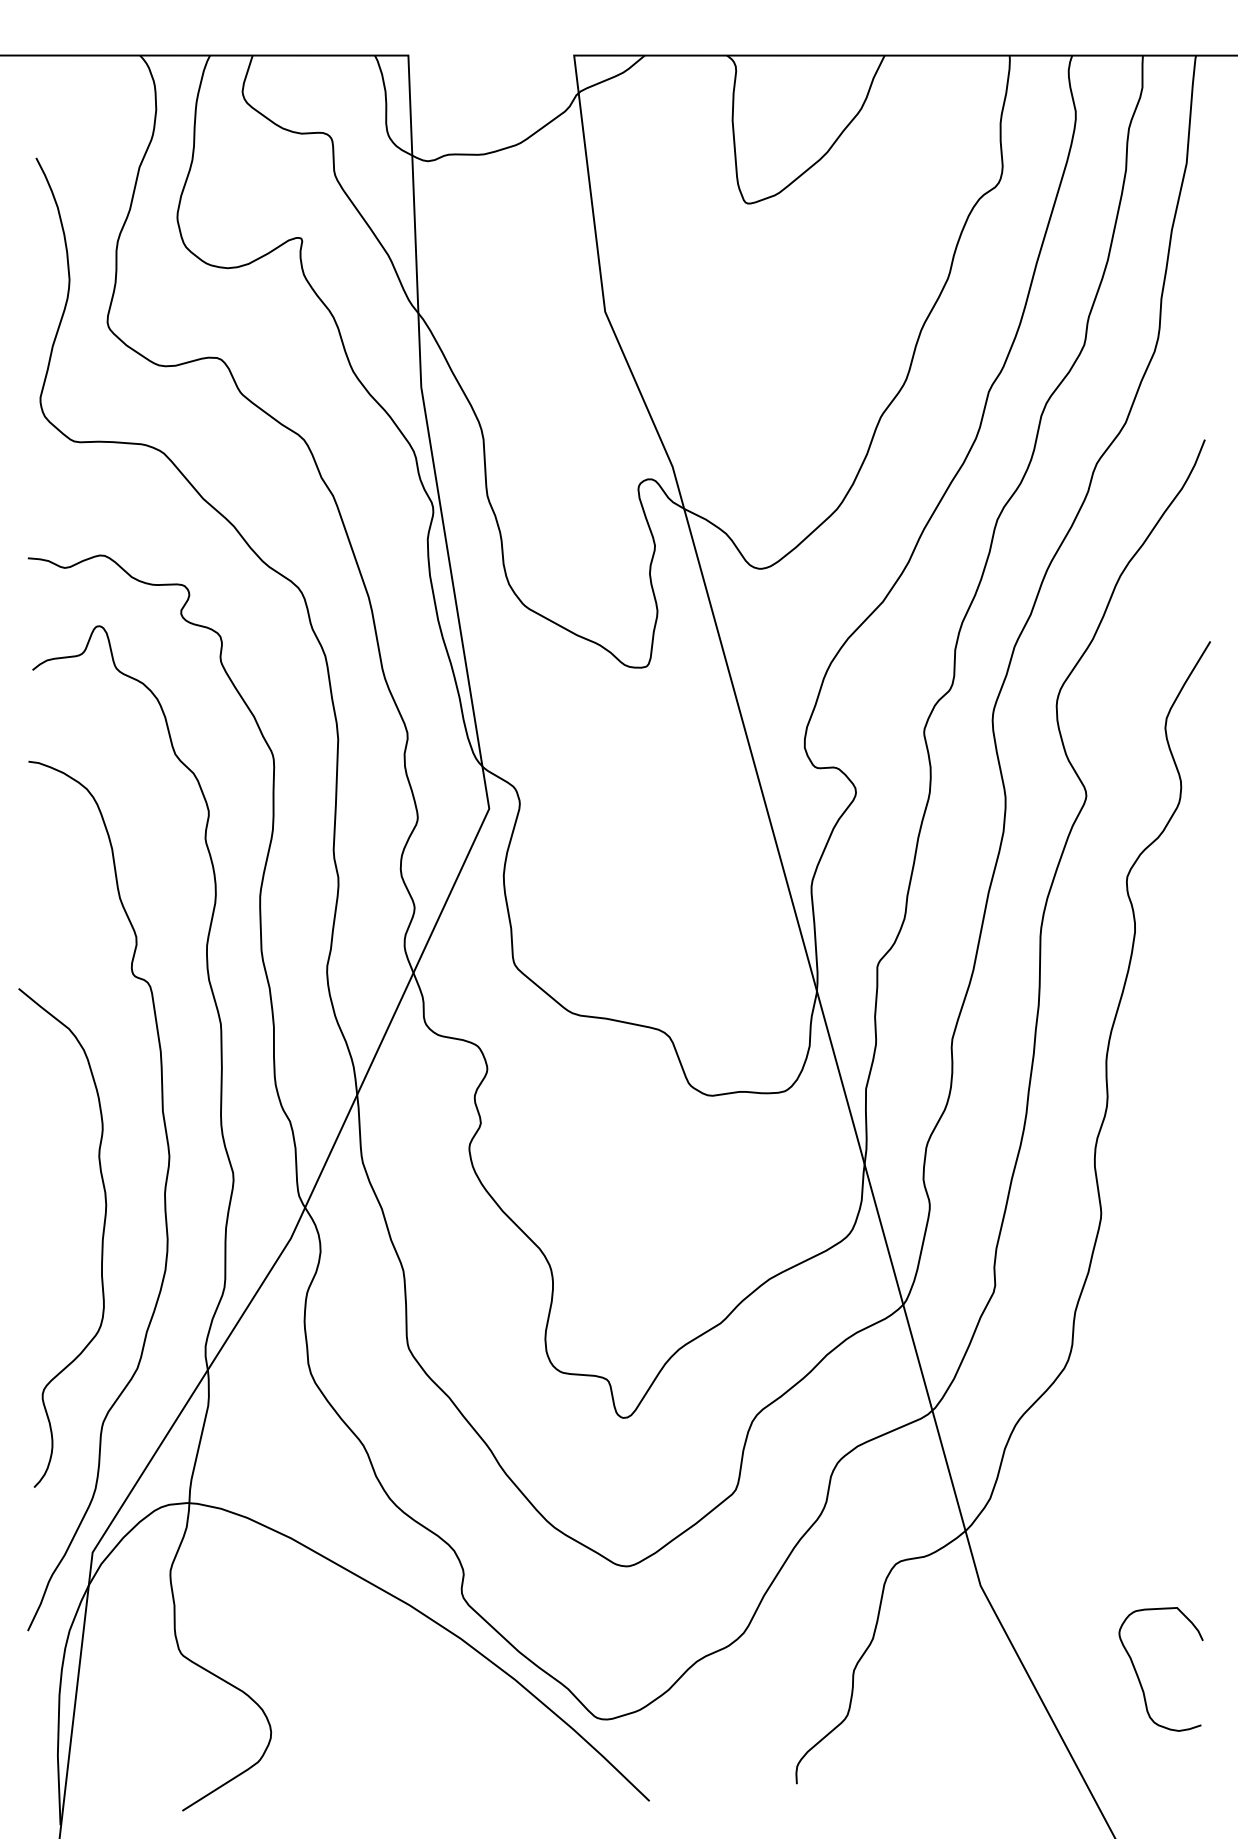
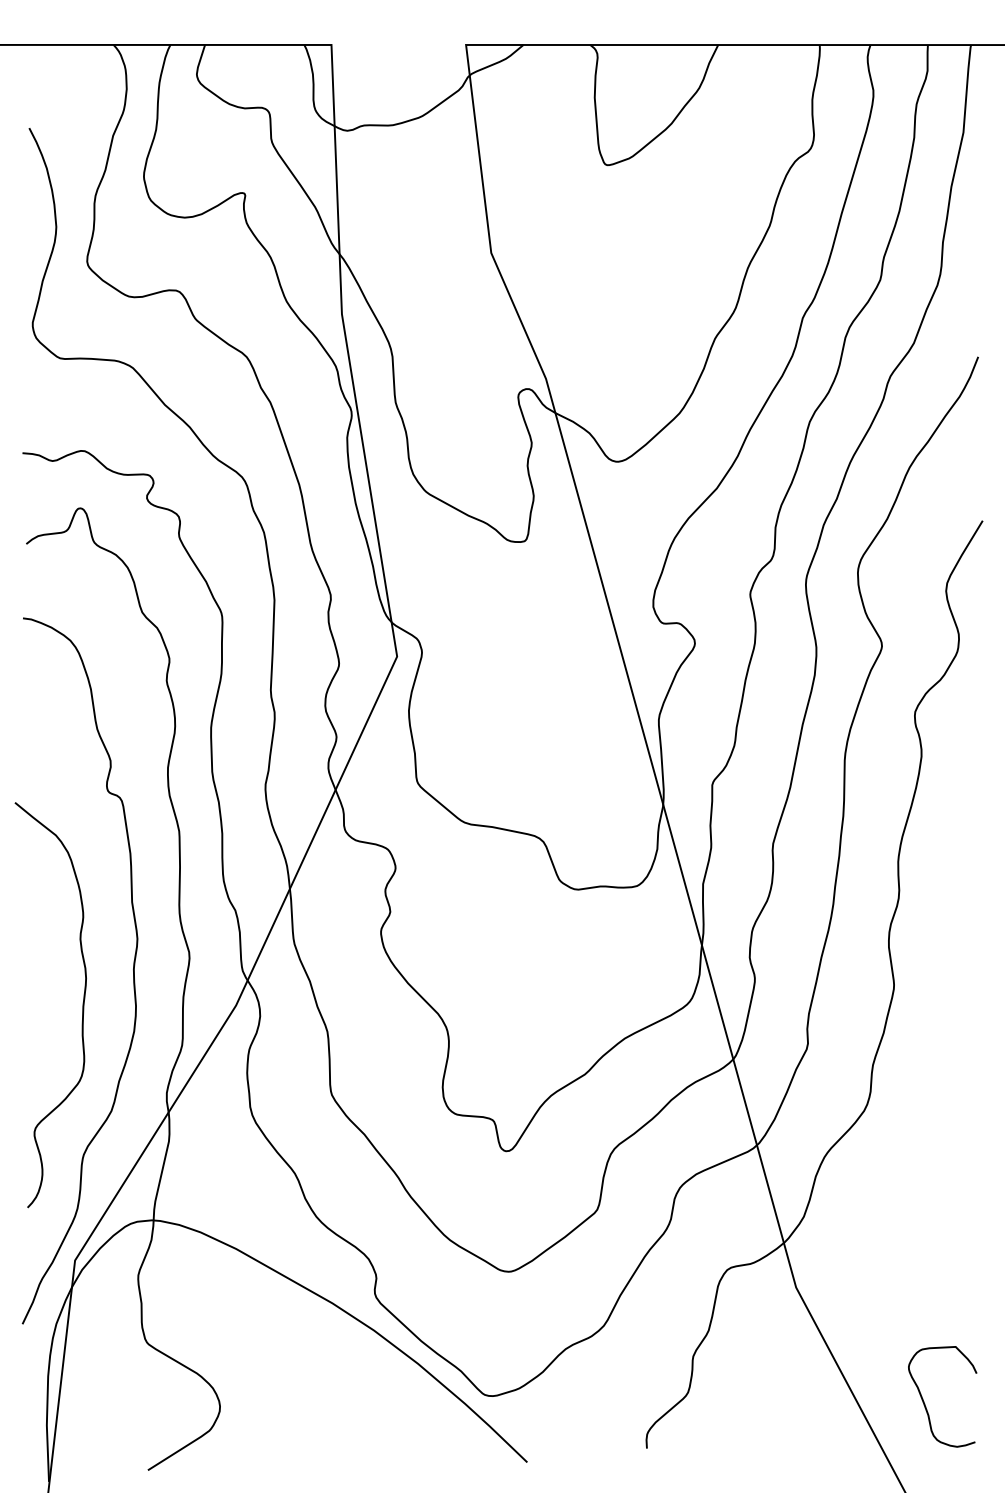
curve: (1139, 1677) -> (925, 1403), moved

